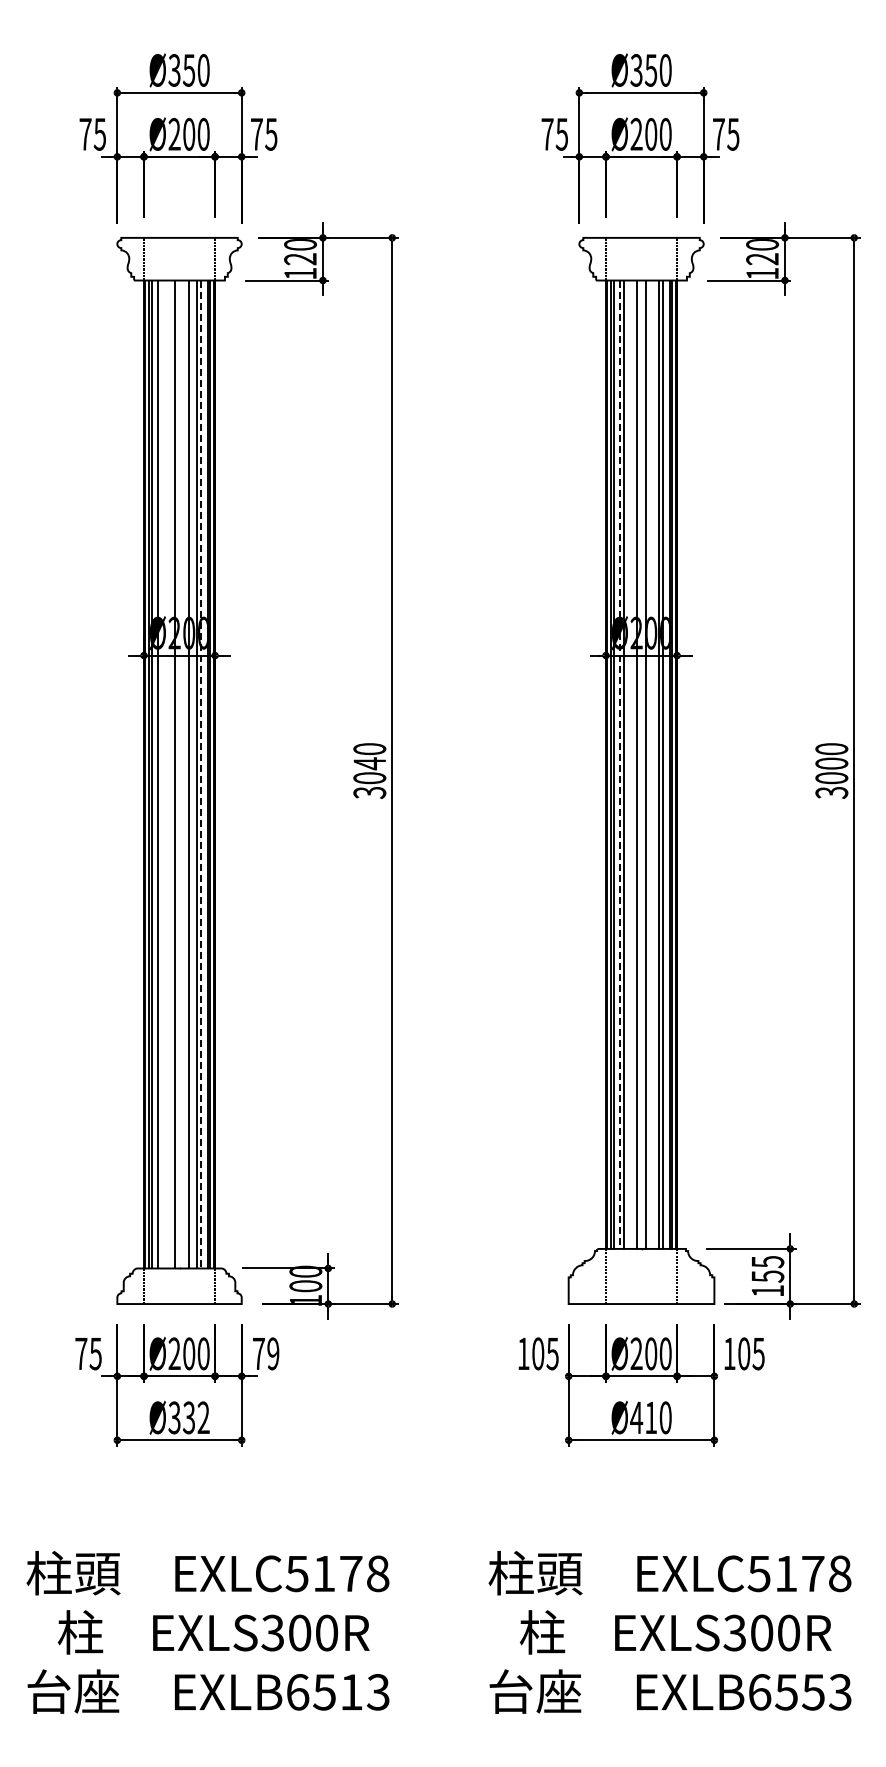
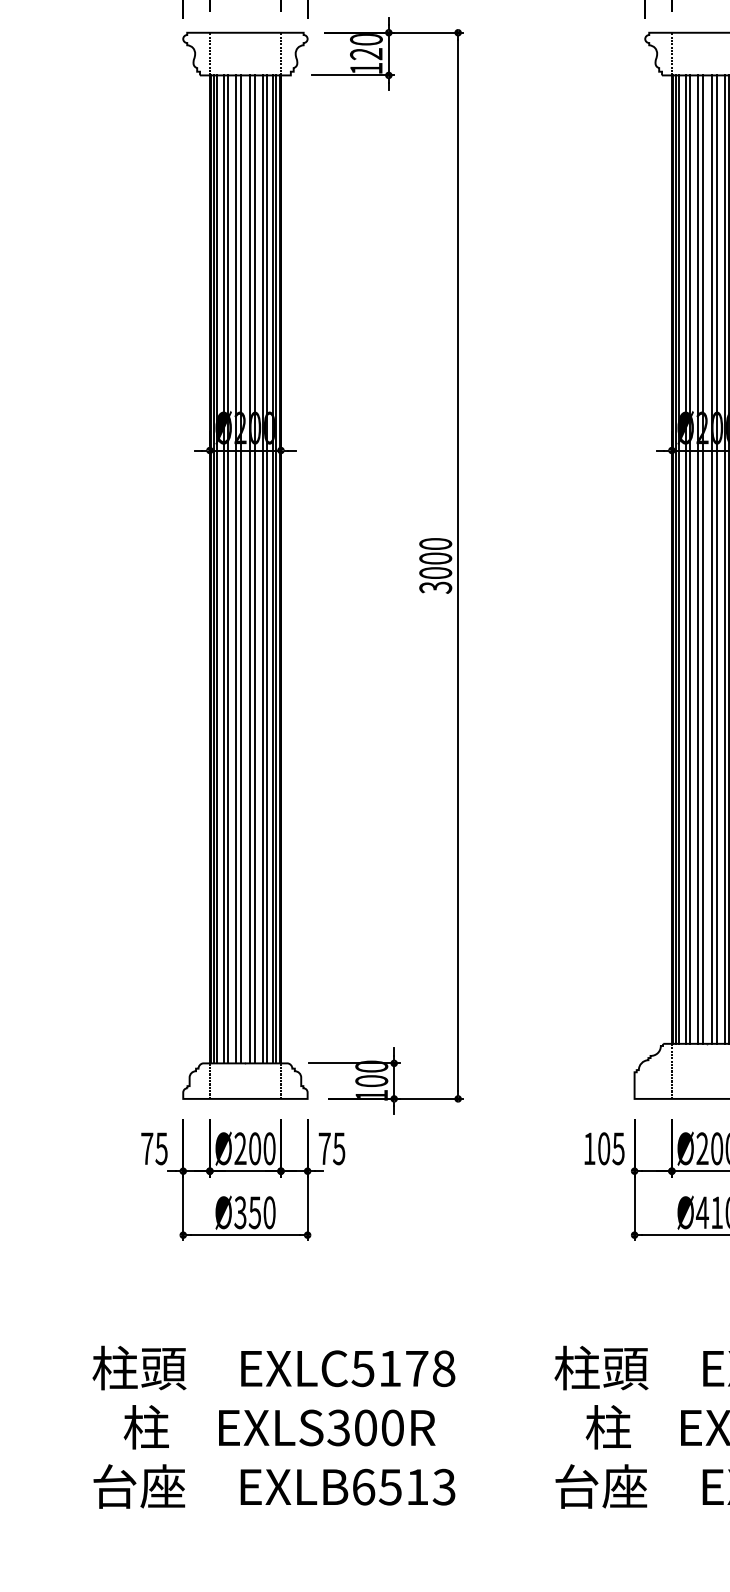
text: (369, 763) -> (435, 558), 3040 -> 3000
line: (632, 764) -> (698, 559), added
line: (651, 764) -> (717, 559), added
line: (619, 765) -> (685, 560), dashed -> solid
line: (162, 774) -> (228, 569), added
line: (170, 774) -> (236, 569), added
line: (183, 774) -> (249, 569), added
line: (201, 774) -> (267, 569), dashed -> solid
text: (273, 1353) -> (339, 1148), 79 -> 75
text: (196, 1417) -> (262, 1212), Ø332 -> Ø350

